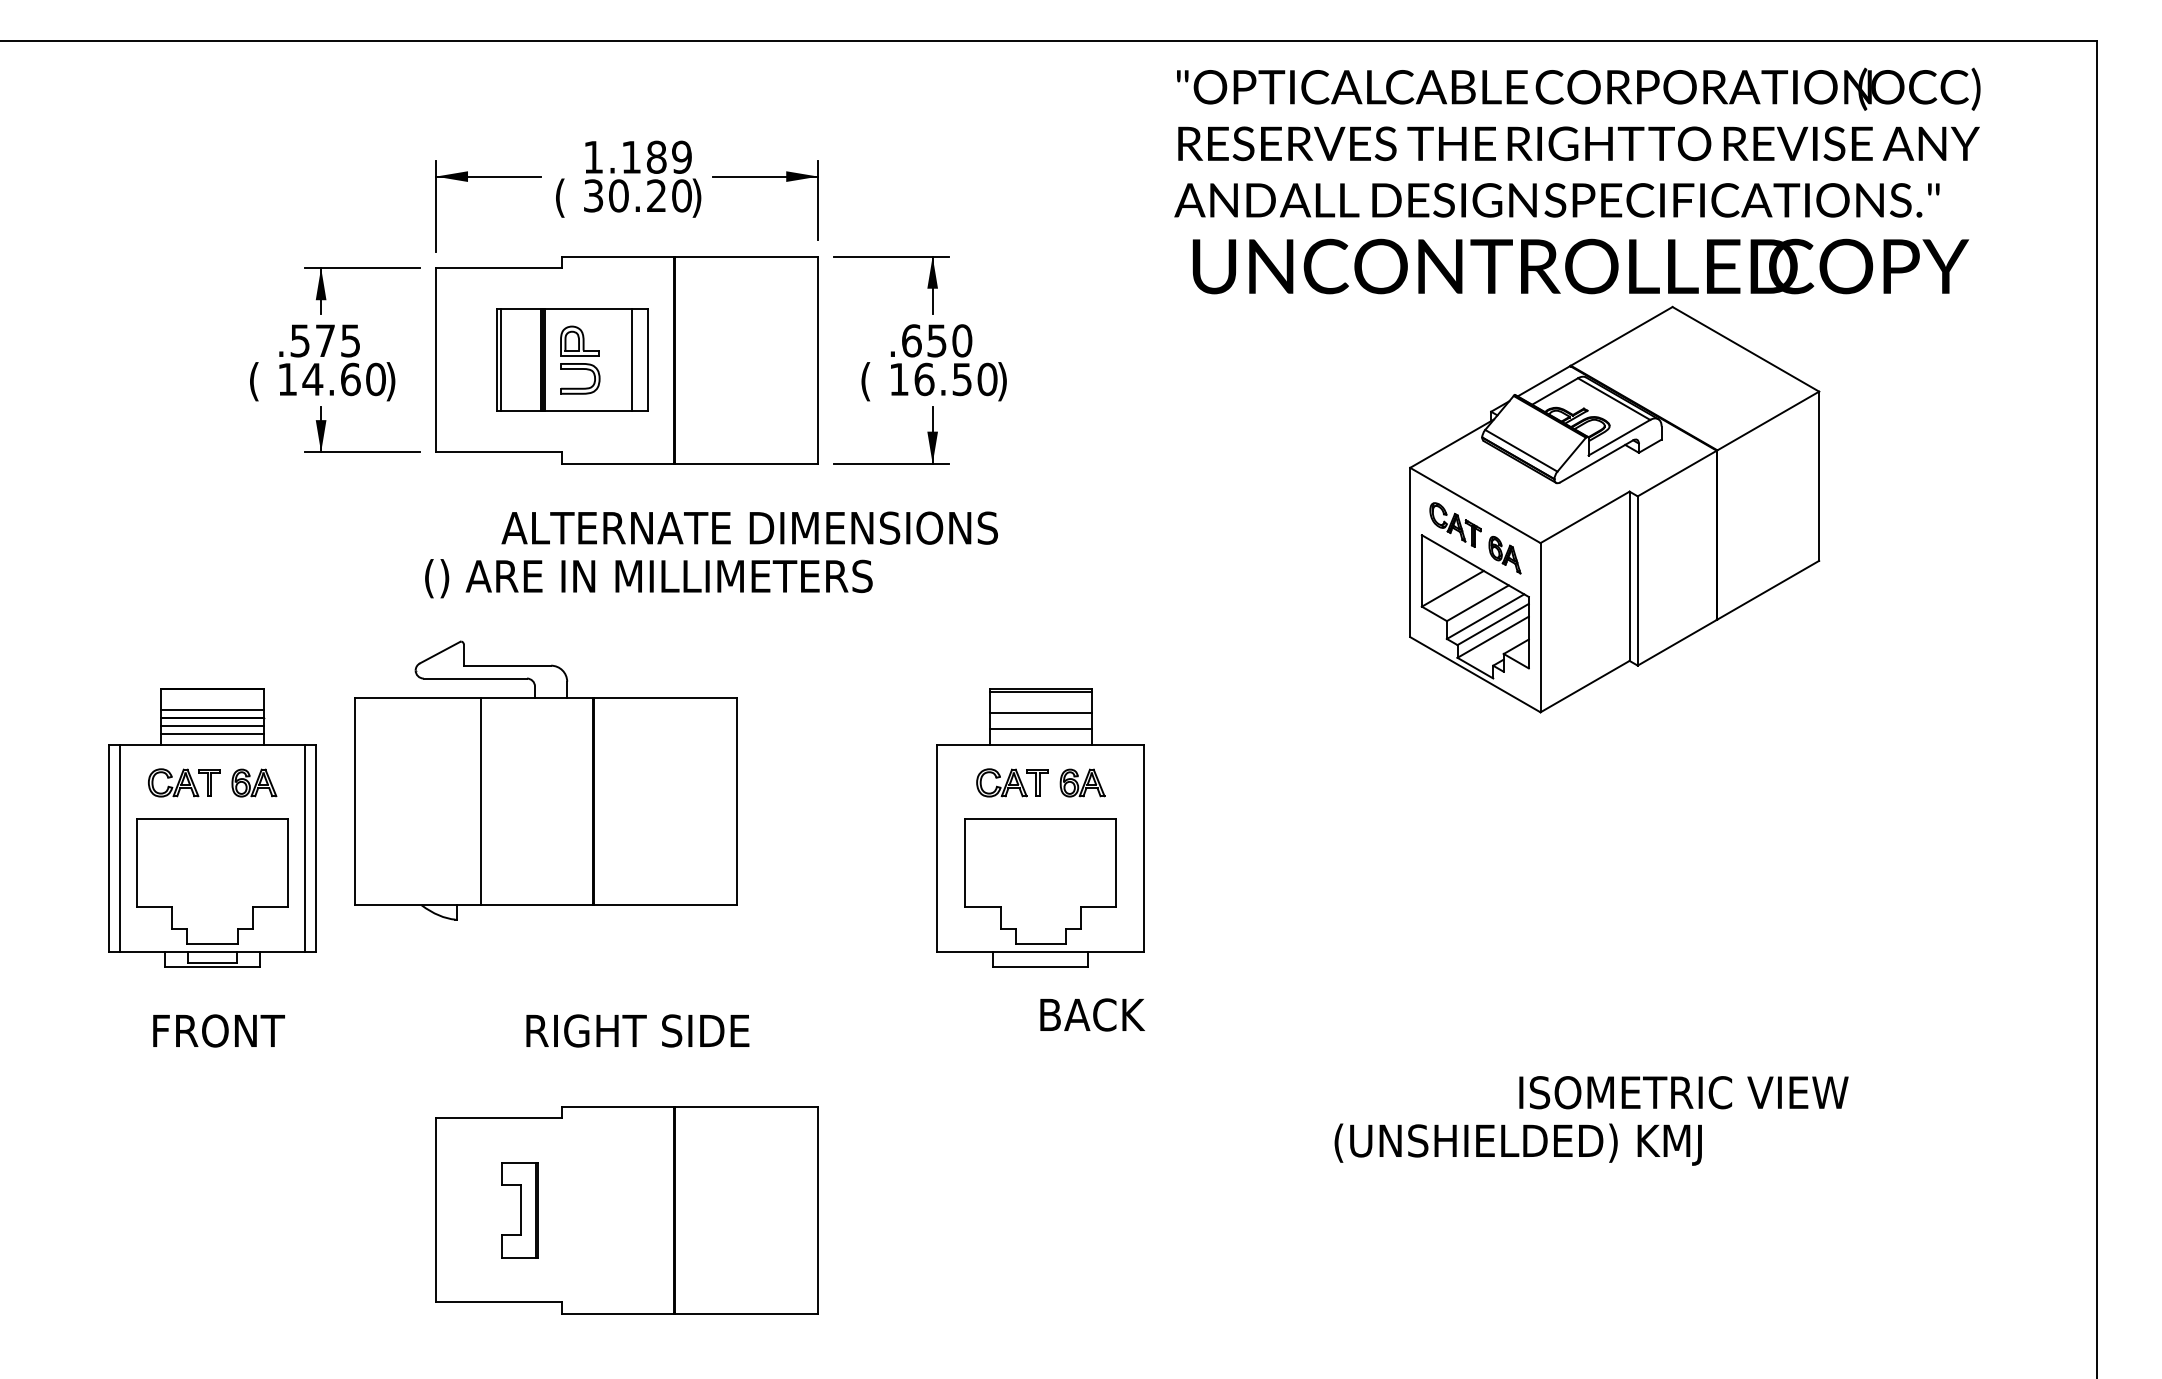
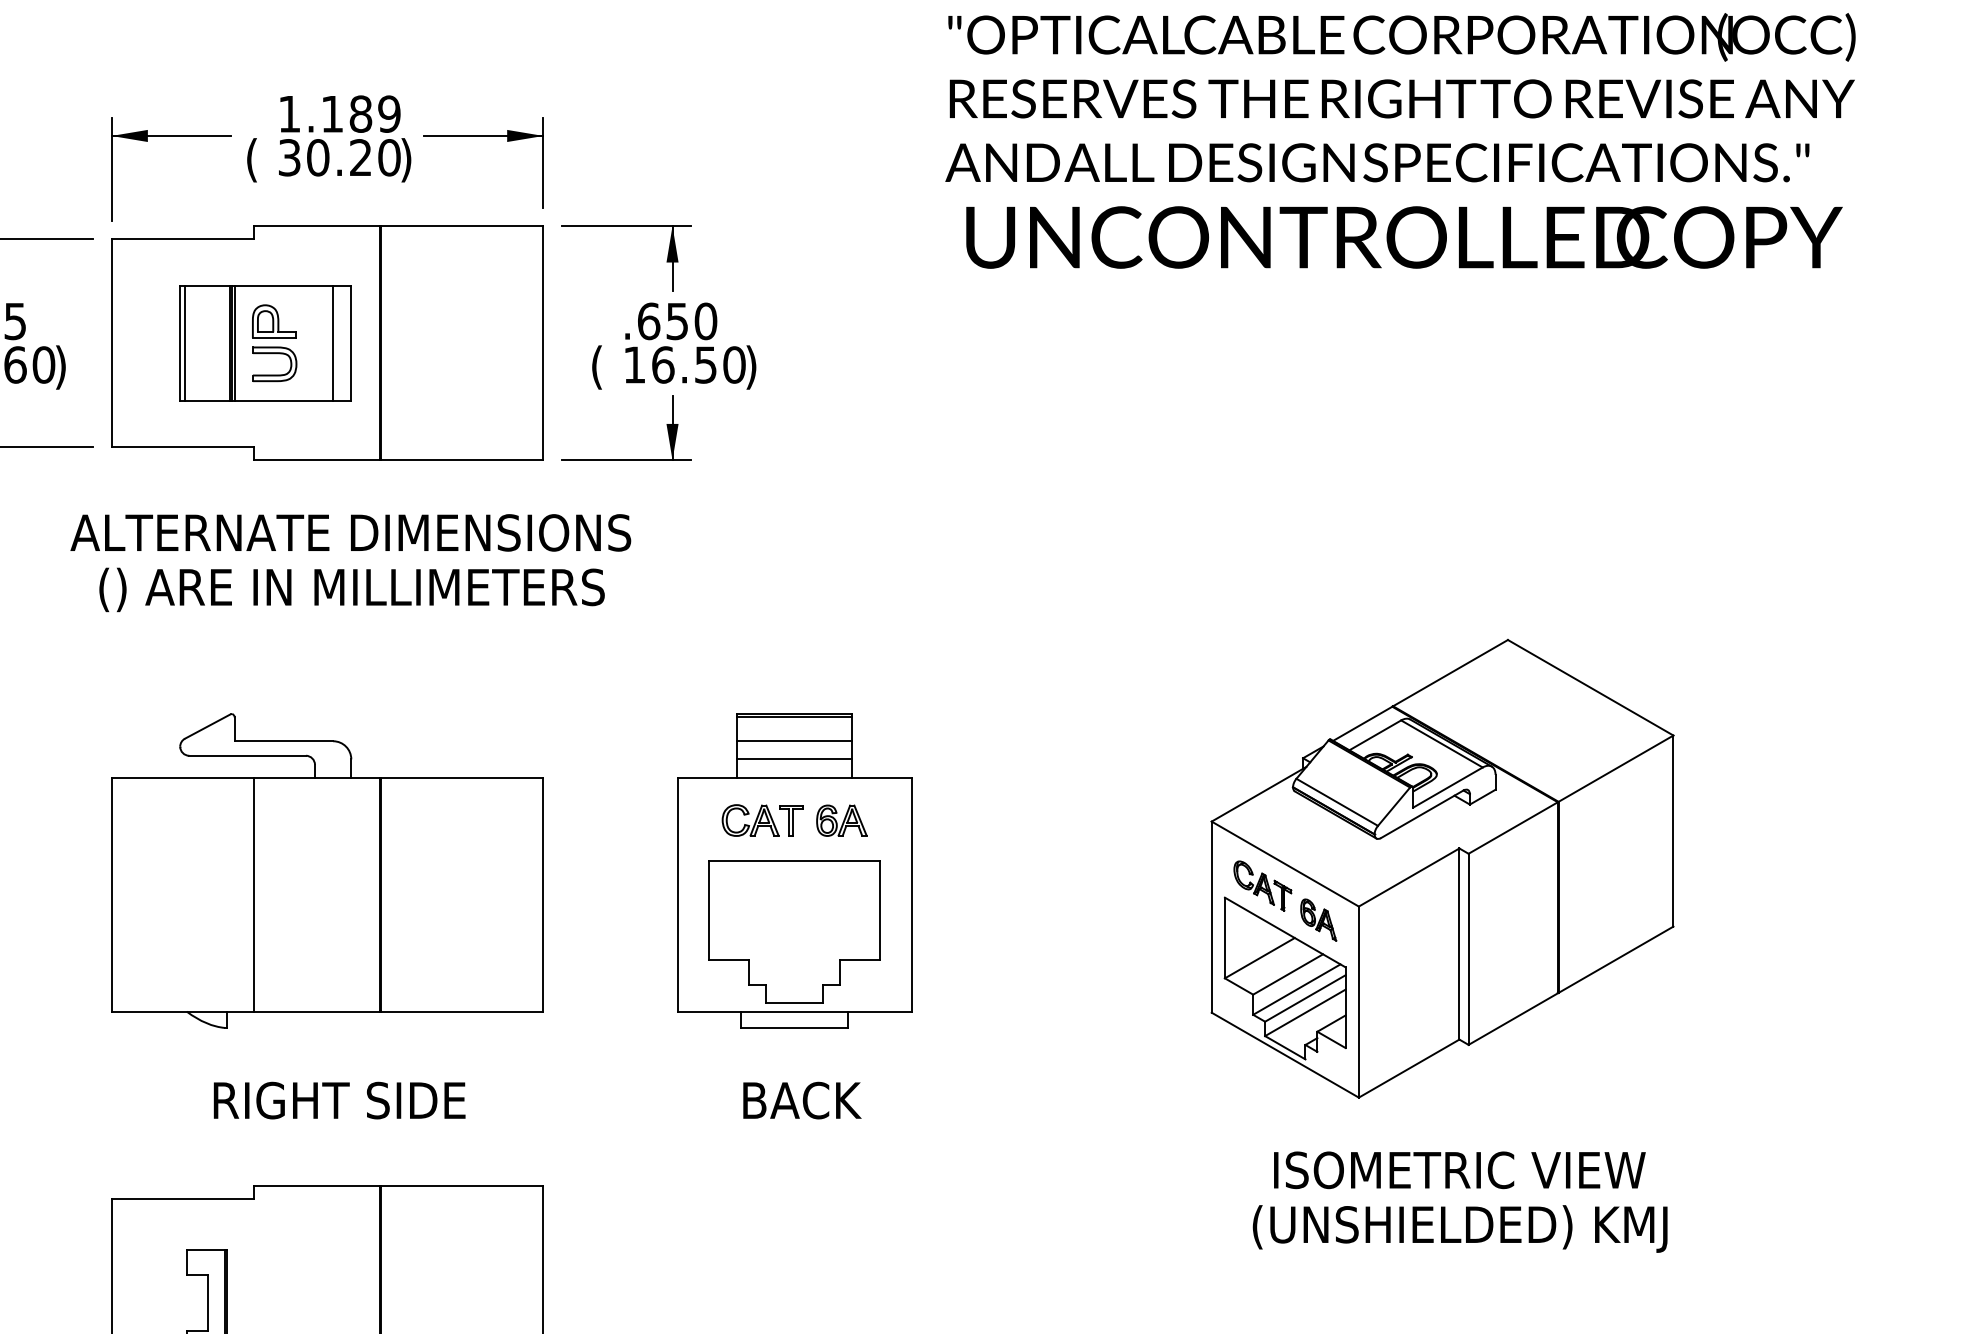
part: (1614, 509) -> (1442, 868), moved
text: (749, 527) -> (350, 532), moved
part: (545, 780) -> (326, 870), moved
text: (1092, 1014) -> (802, 1100), moved
text: (1683, 1092) -> (1459, 1170), moved
text: (1517, 1144) -> (1459, 1228), moved

